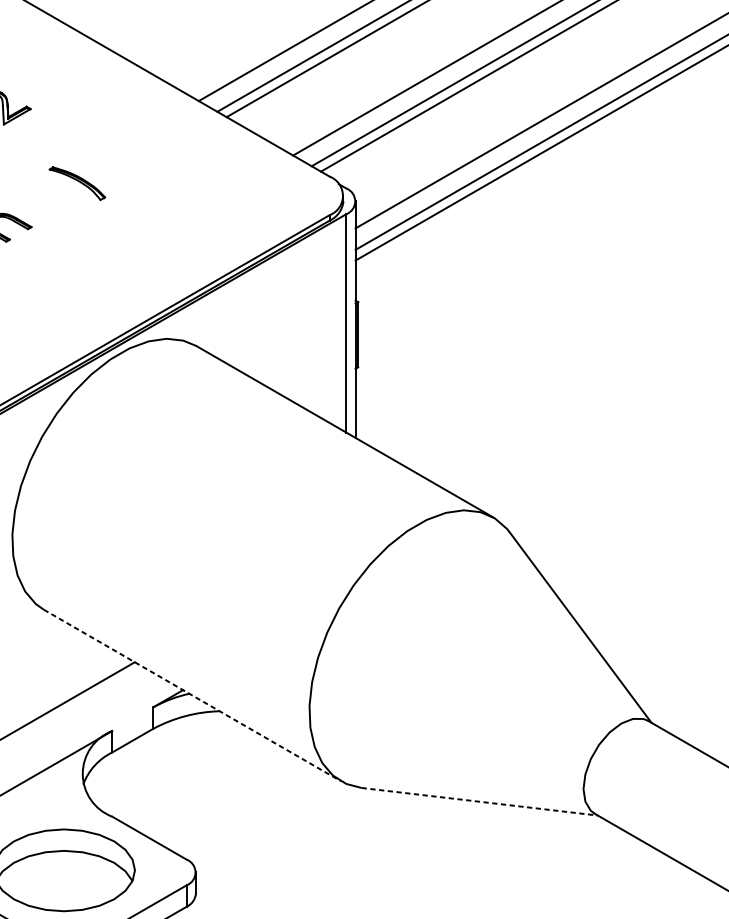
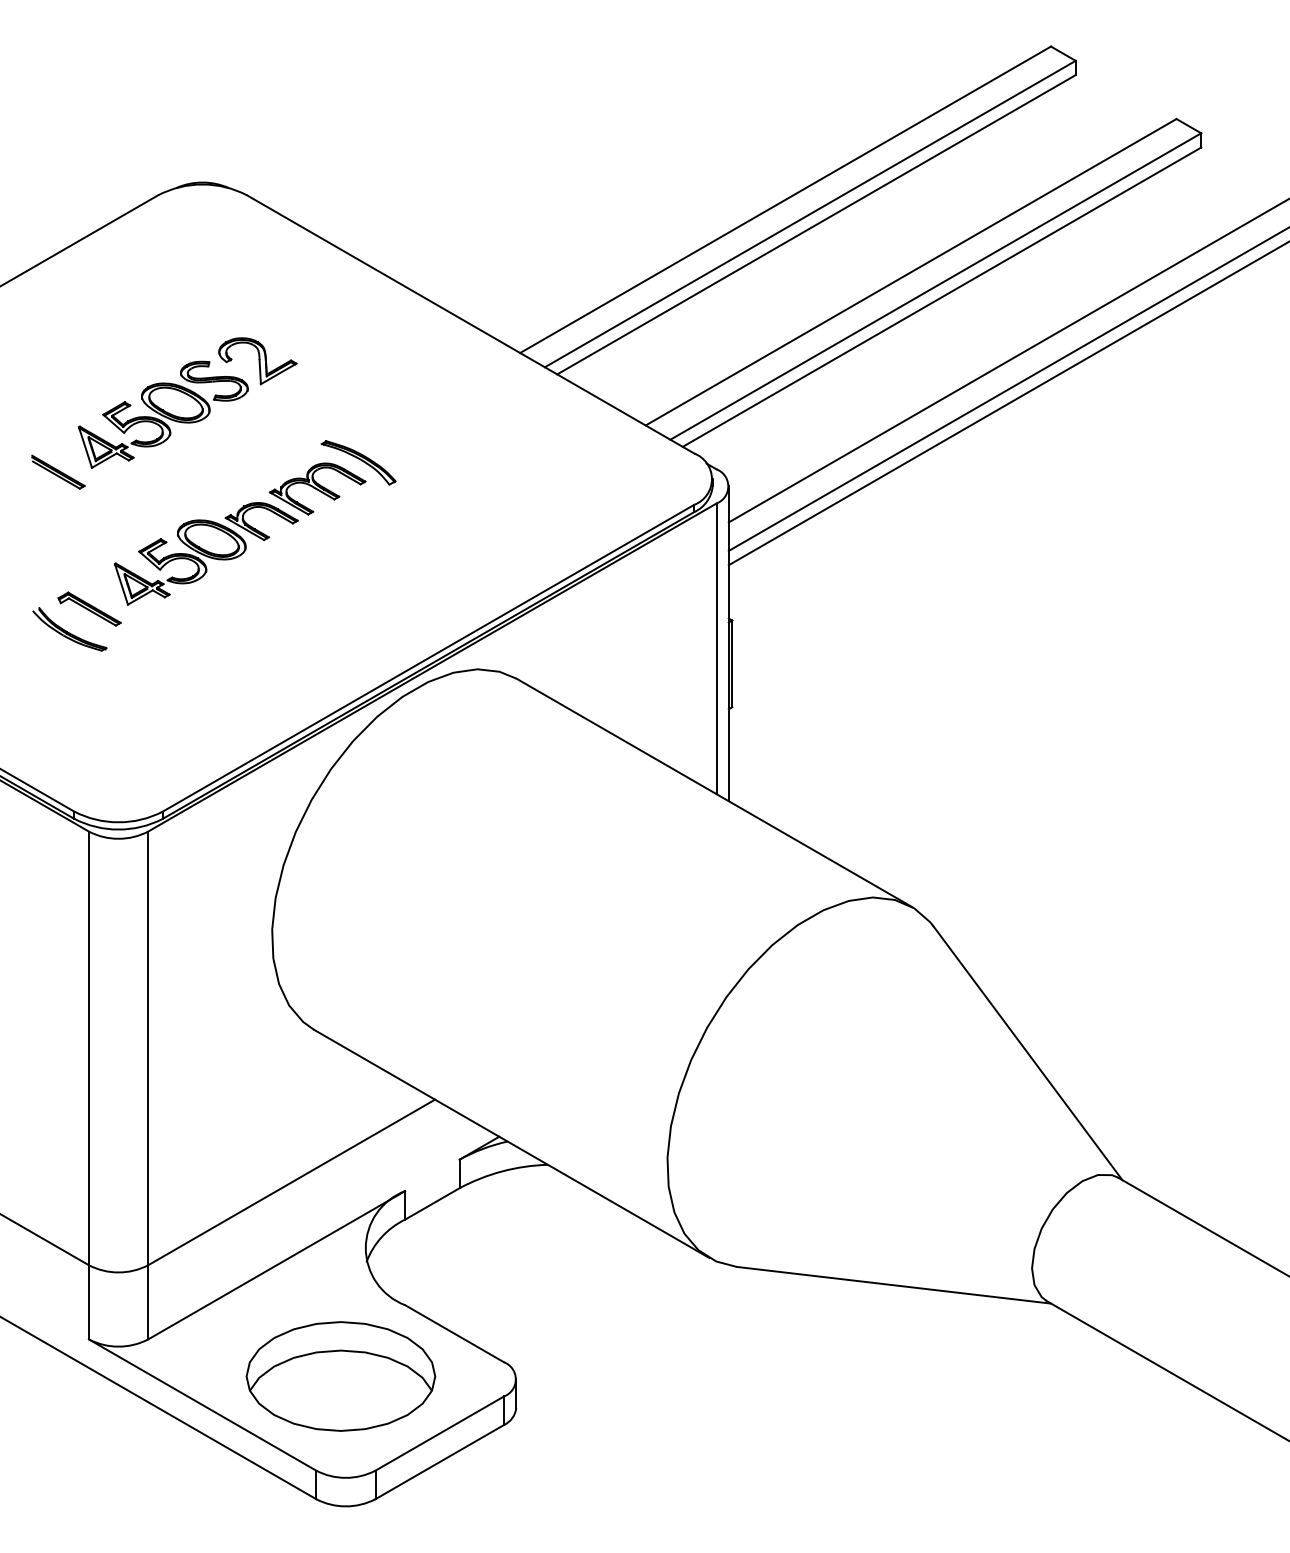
part: (46, 202) -> (317, 488), added
line: (193, 695) -> (512, 1144), dashed -> solid
line: (480, 801) -> (894, 1285), dashed -> solid

